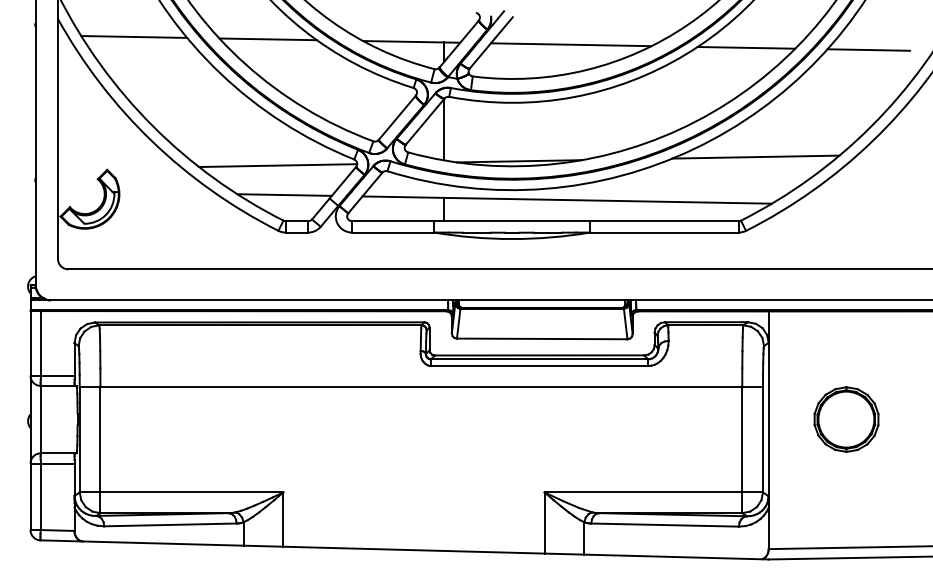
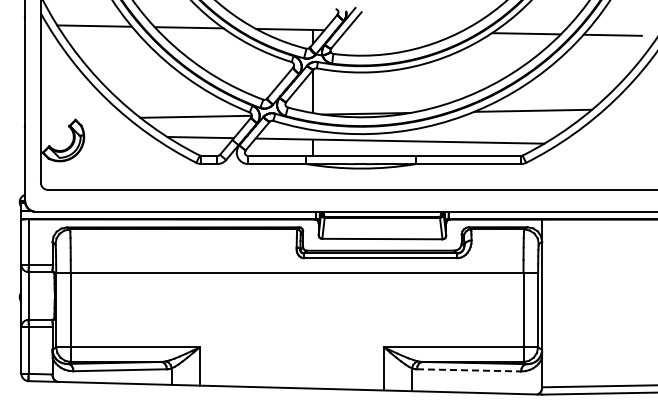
line: (570, 44) -> (402, 31), removed
part: (845, 418) -> (596, 295), removed
line: (665, 525) -> (469, 370), solid -> dashed

